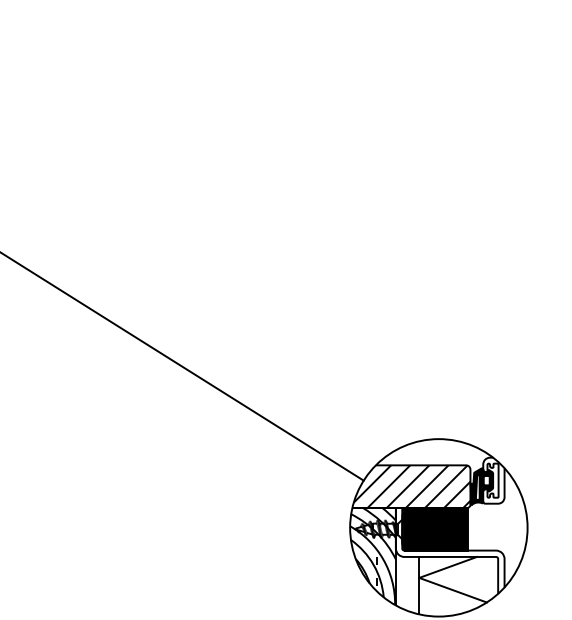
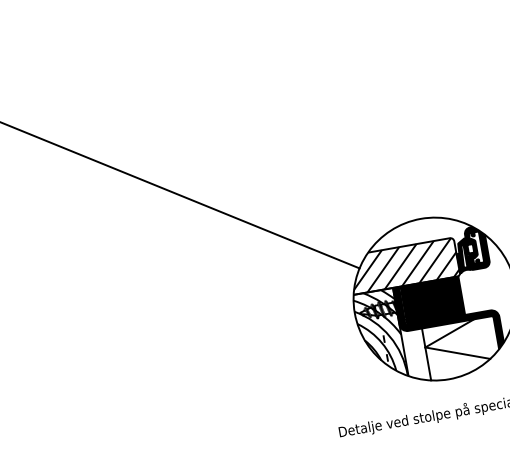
fill: (493, 480) -> (476, 247), added
fill: (449, 550) -> (448, 317), added

